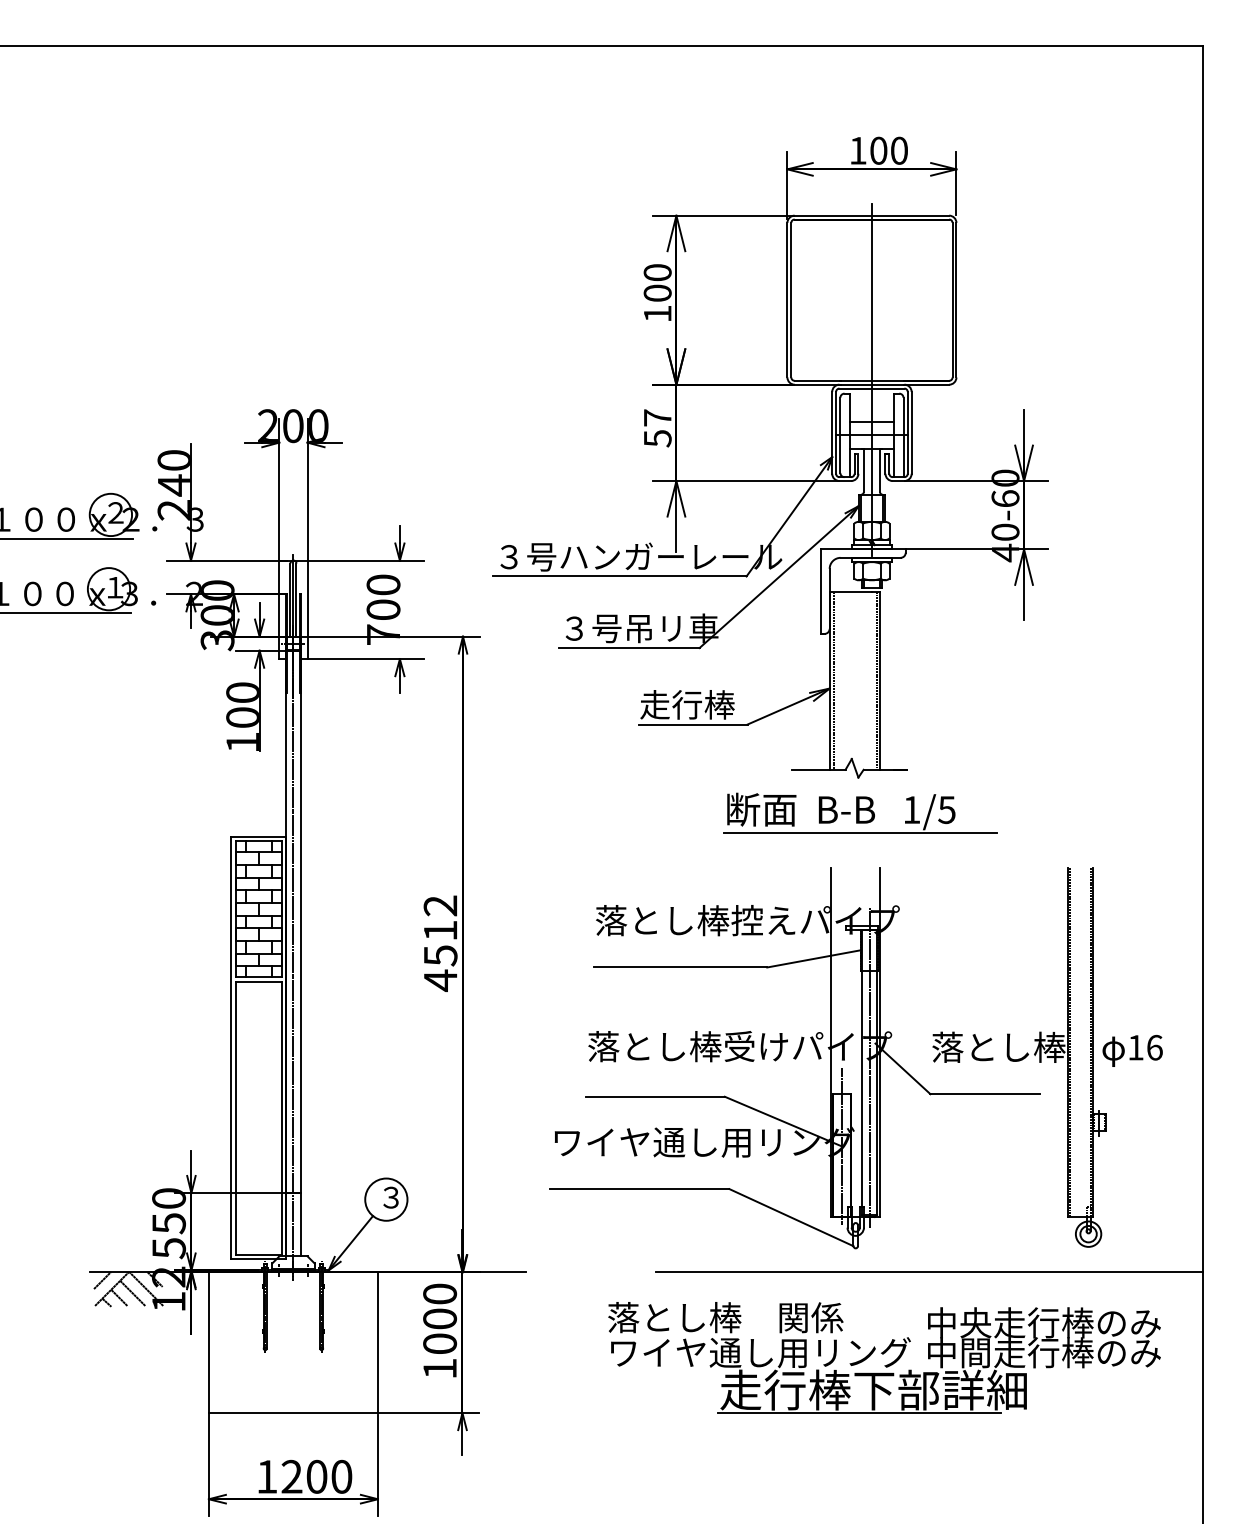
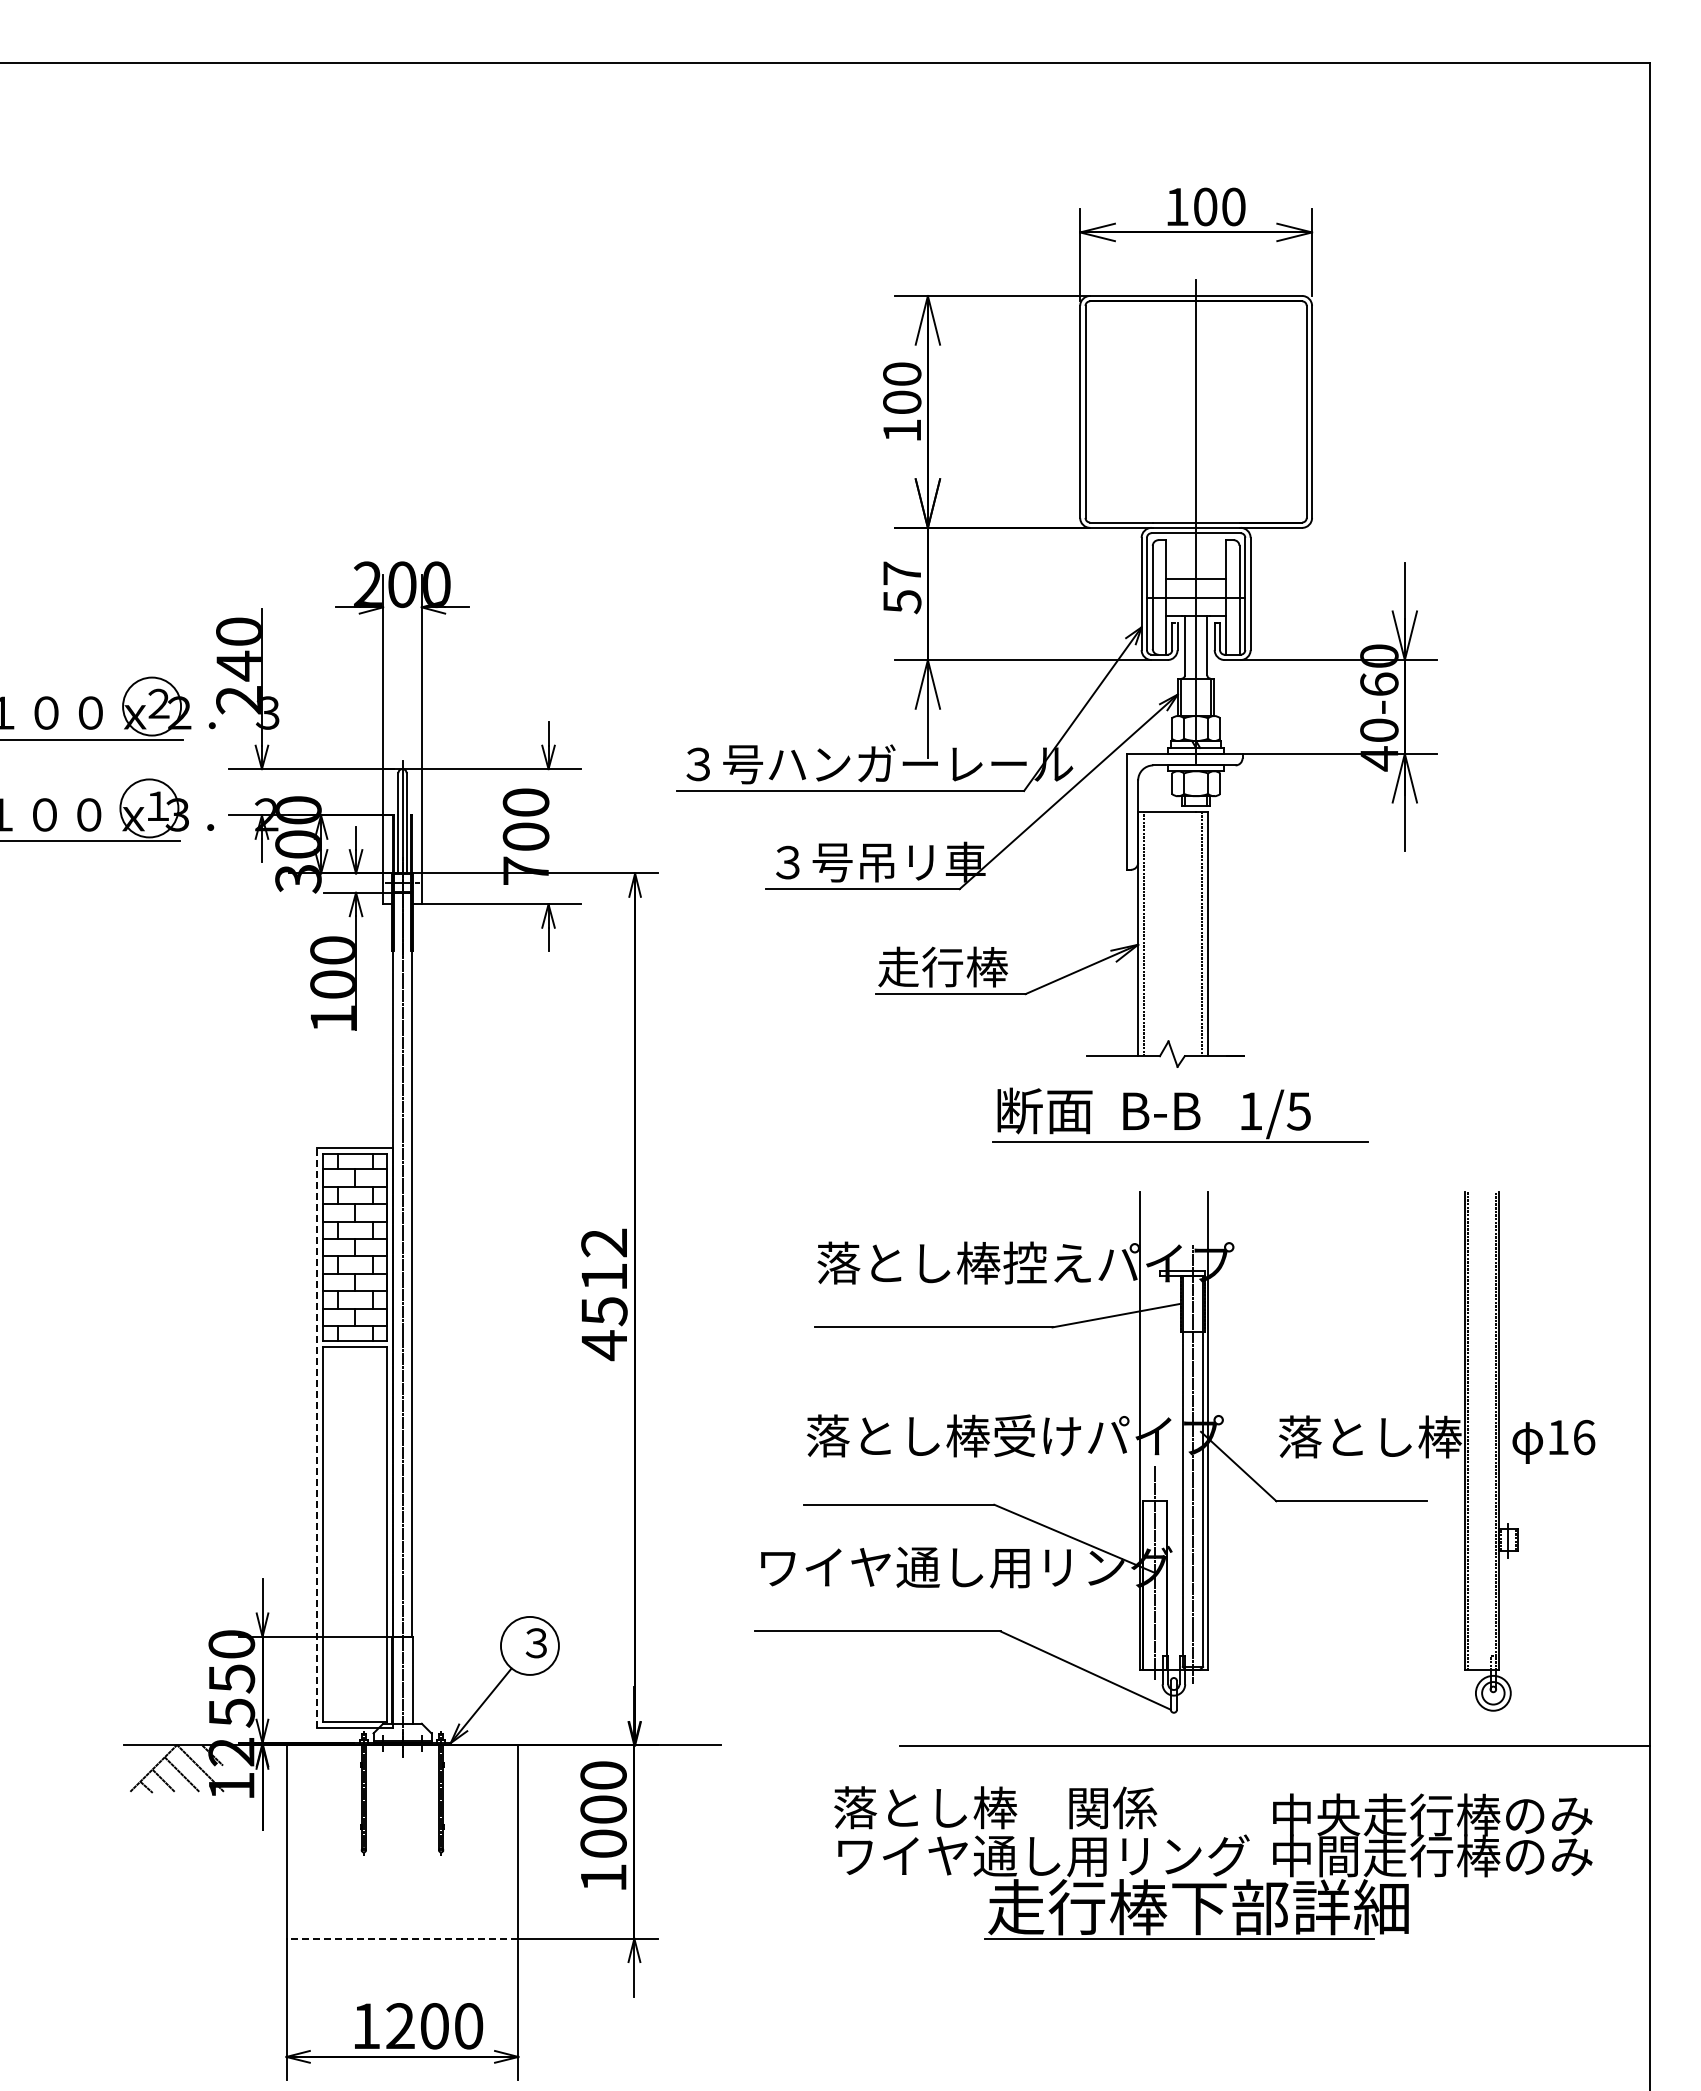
line: (231, 1047) -> (317, 1437), solid -> dashed
line: (102, 1280) -> (140, 1756), removed
line: (293, 1412) -> (402, 1938), solid -> dashed

